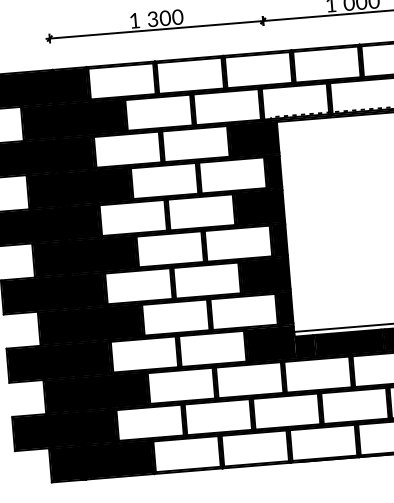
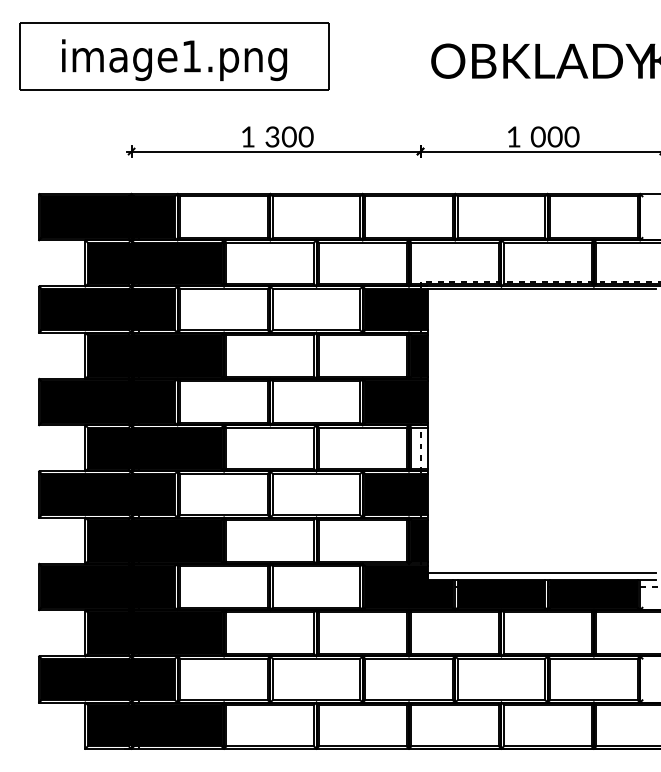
fill: (280, 240) -> (419, 448), removed

